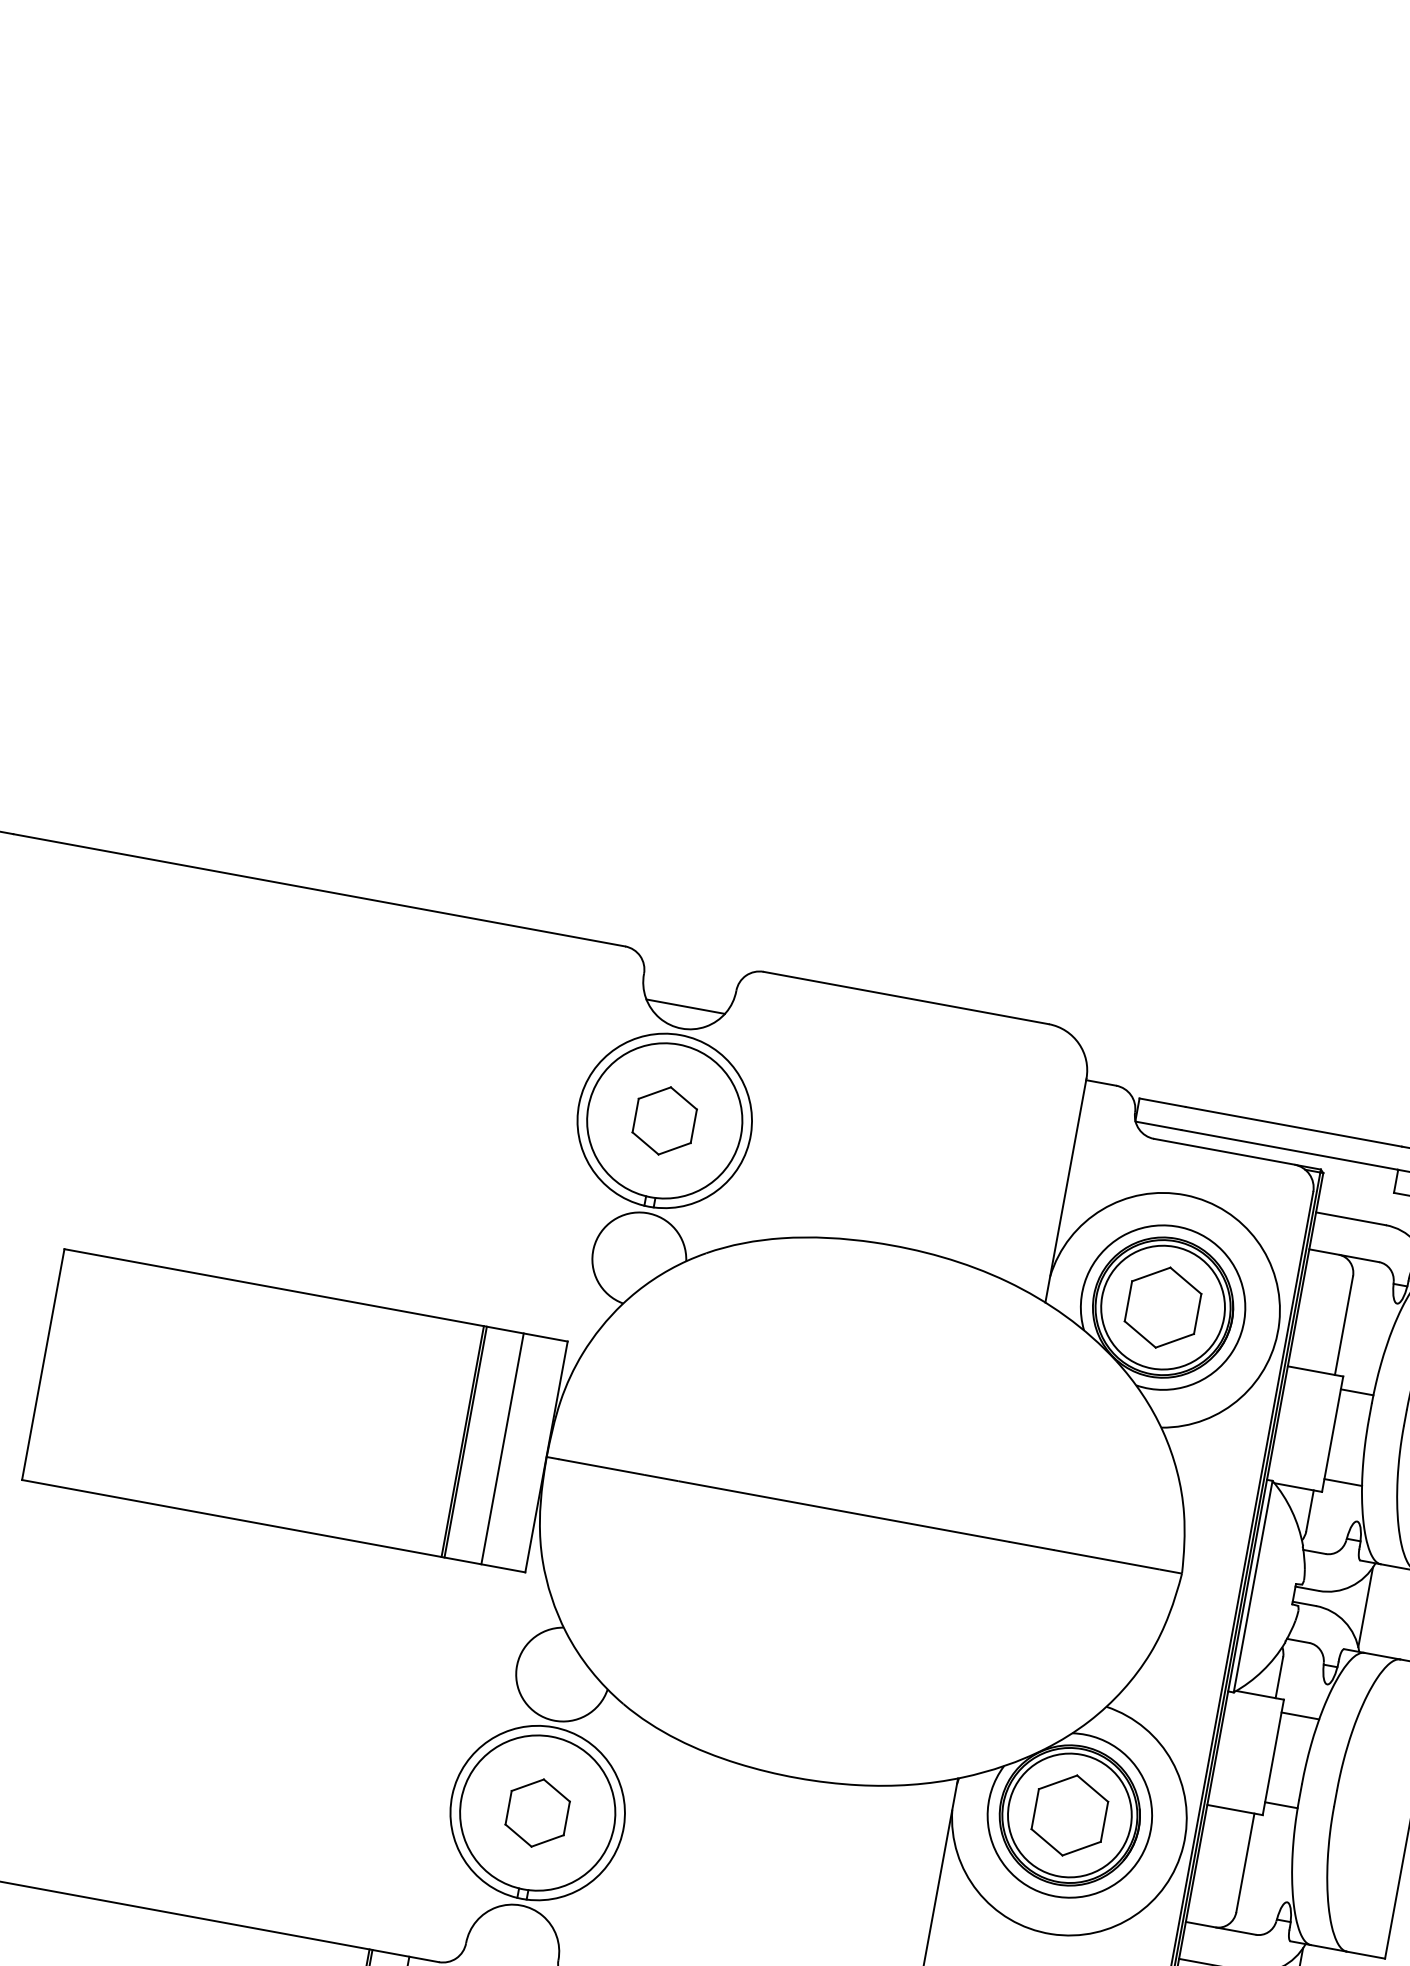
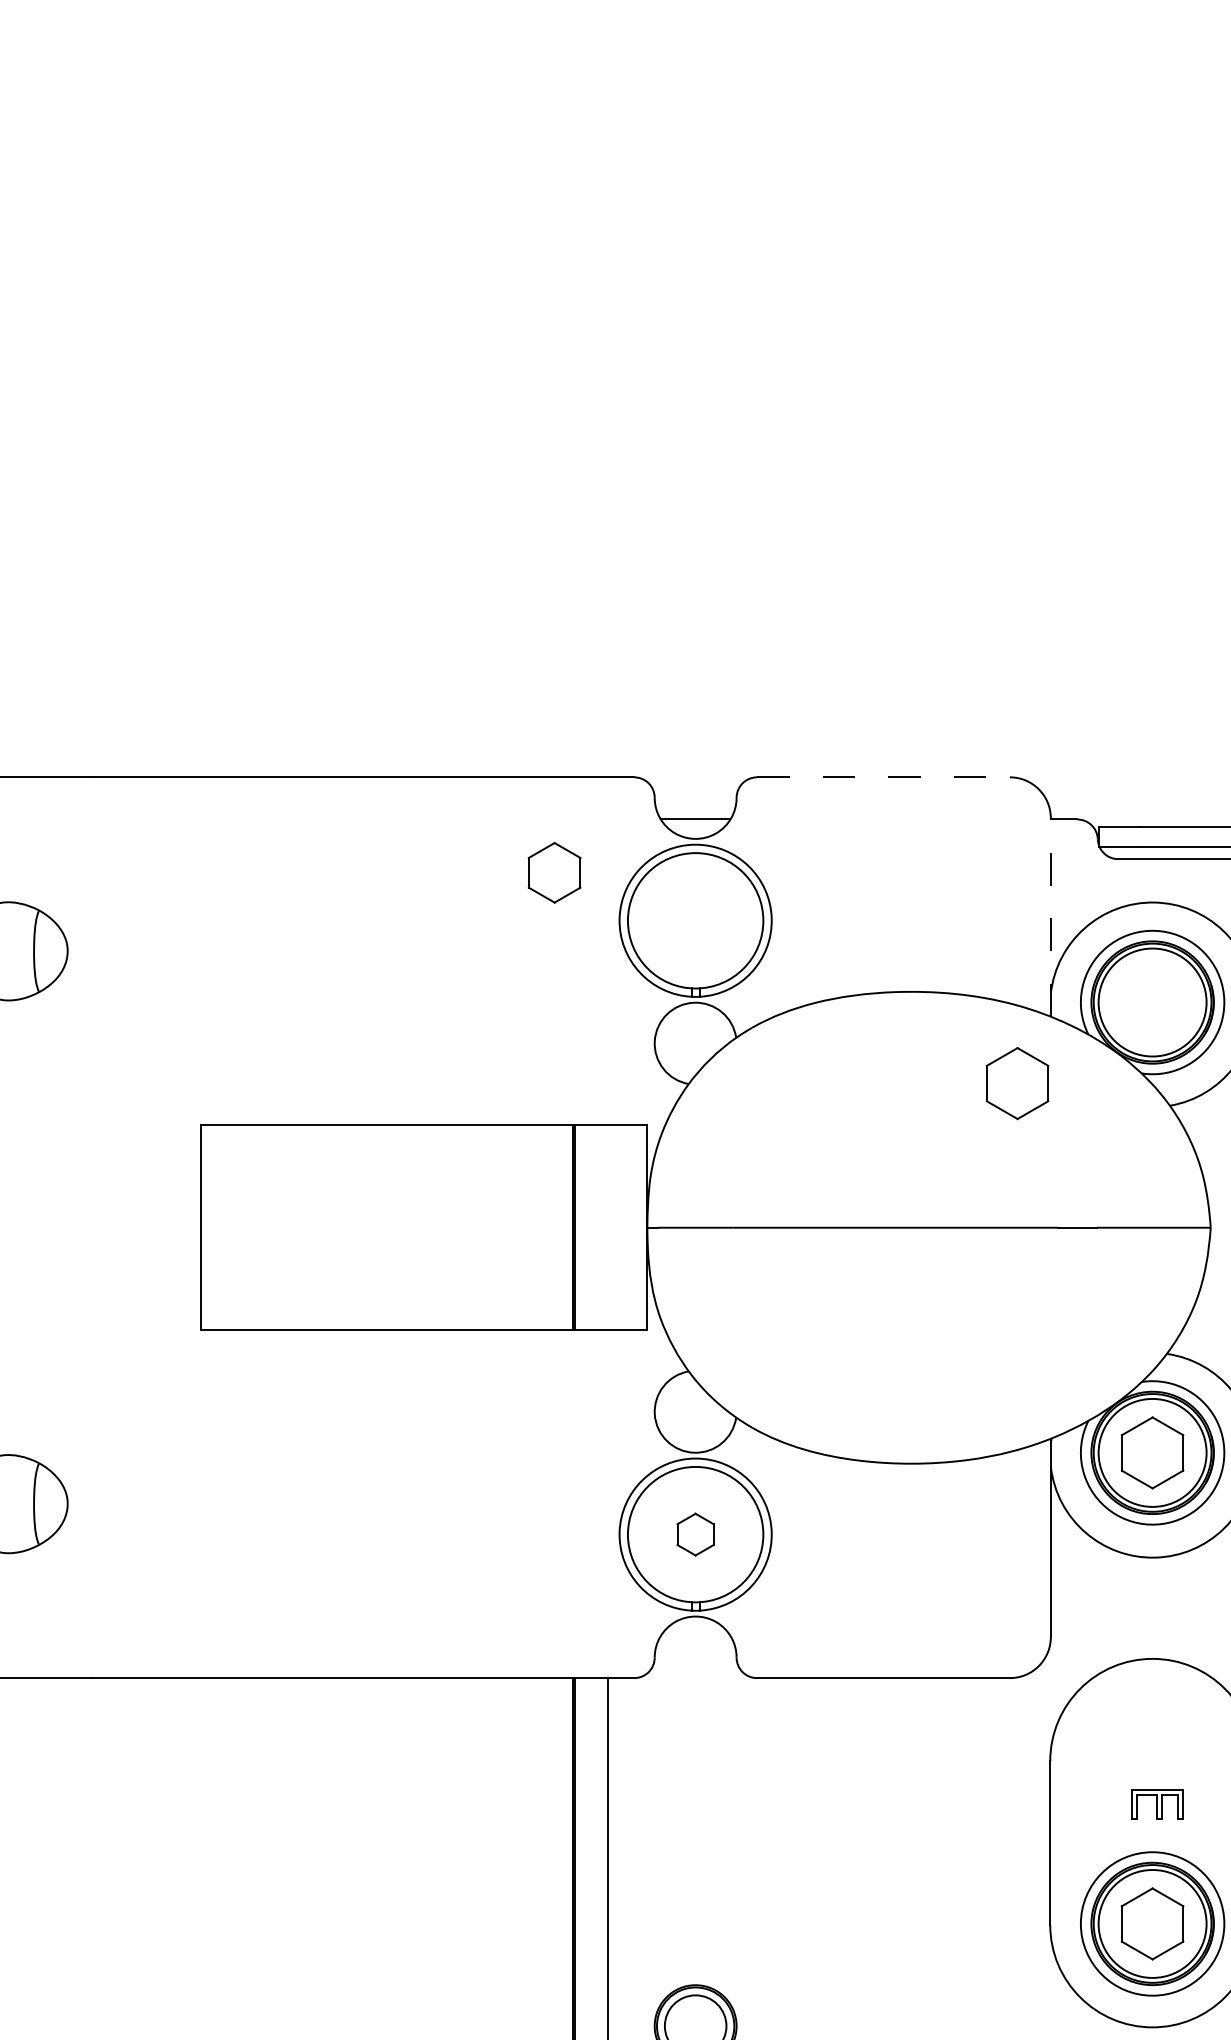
line: (906, 998) -> (883, 777), solid -> dashed
part: (664, 1120) -> (554, 872), moved
line: (1065, 1190) -> (1050, 917), solid -> dashed
part: (1162, 1307) -> (1017, 1083), moved
line: (503, 1448) -> (608, 1227), removed
part: (537, 1812) -> (695, 1534), size x0.7

